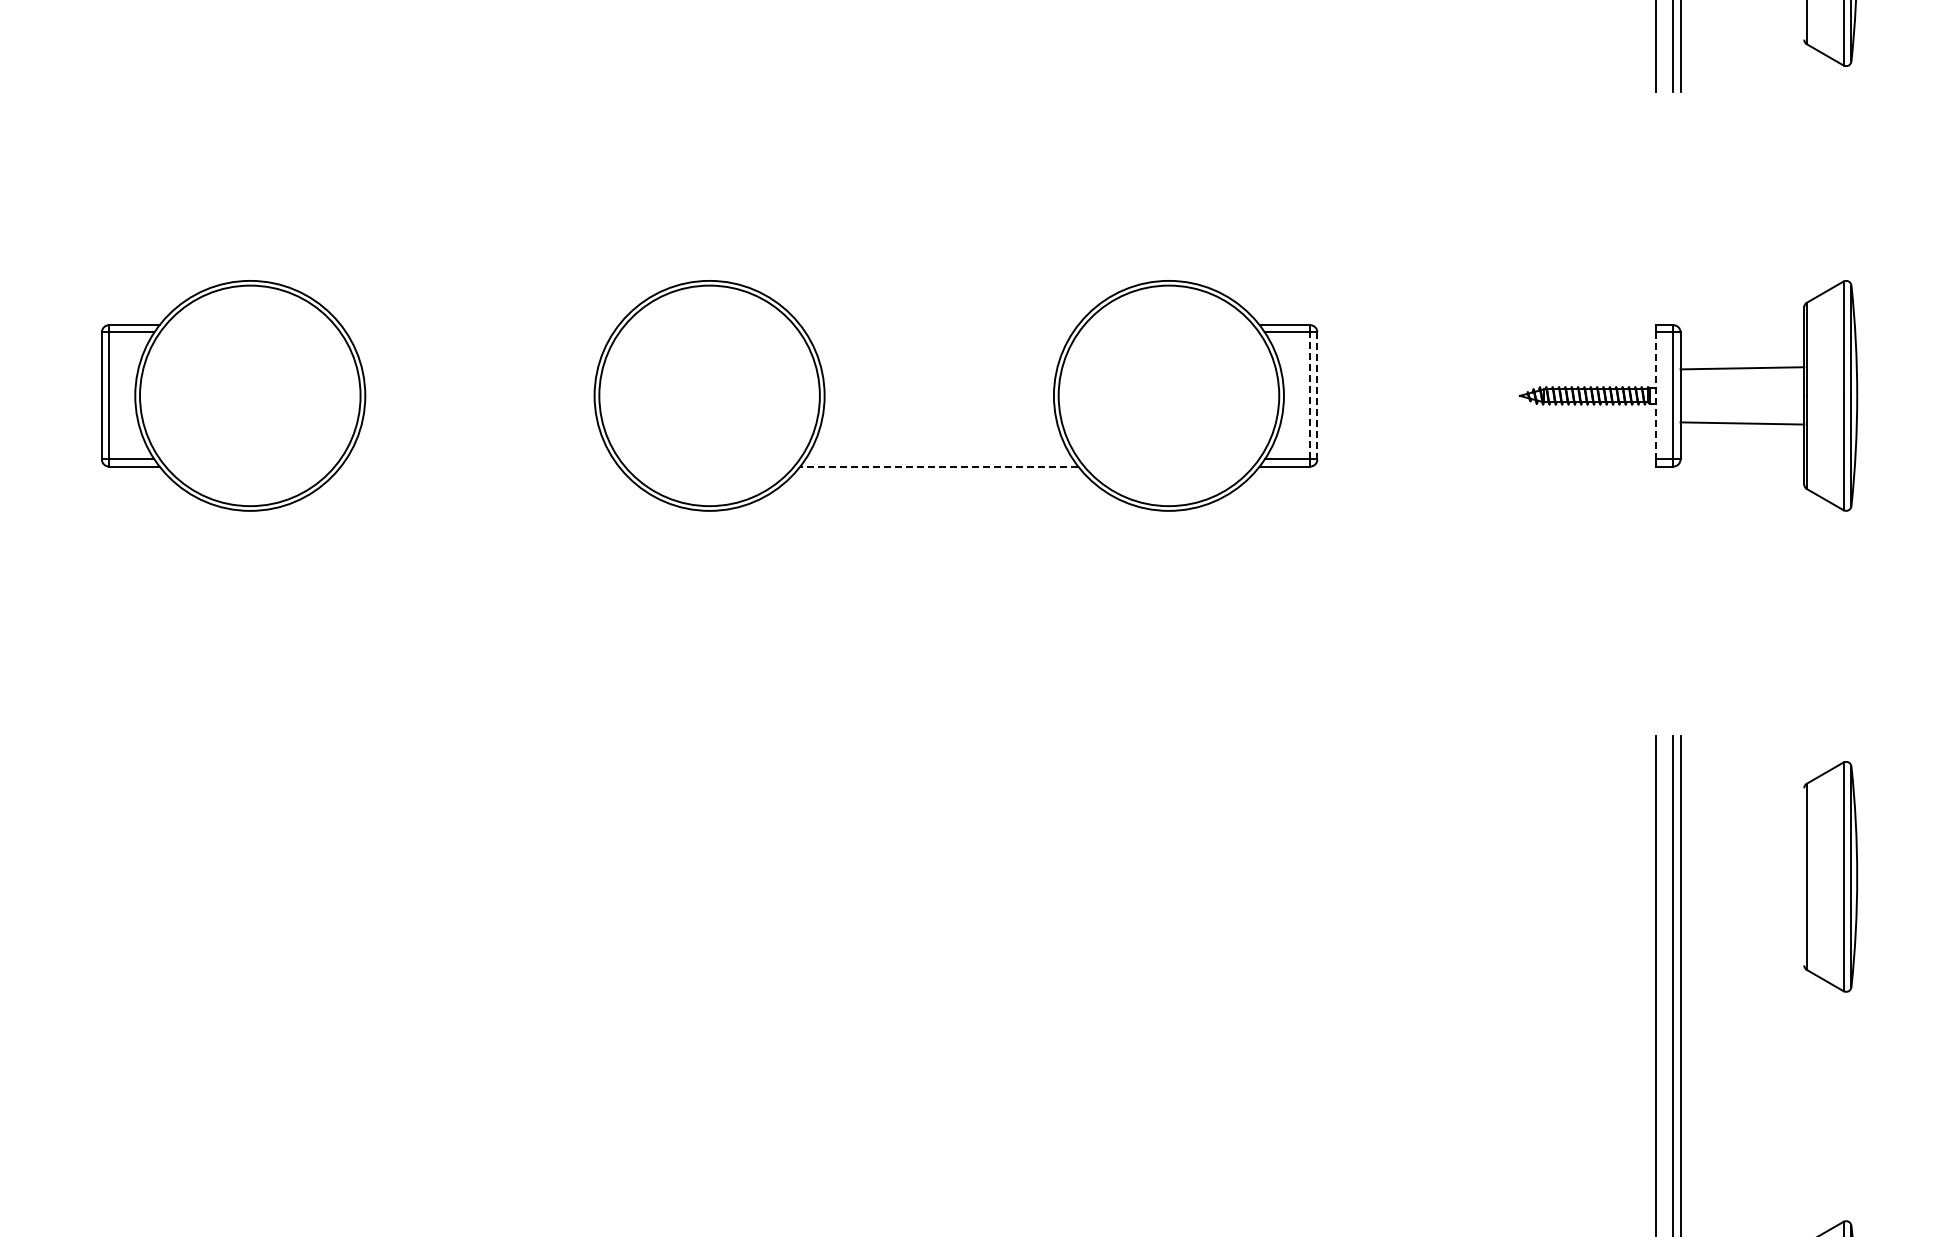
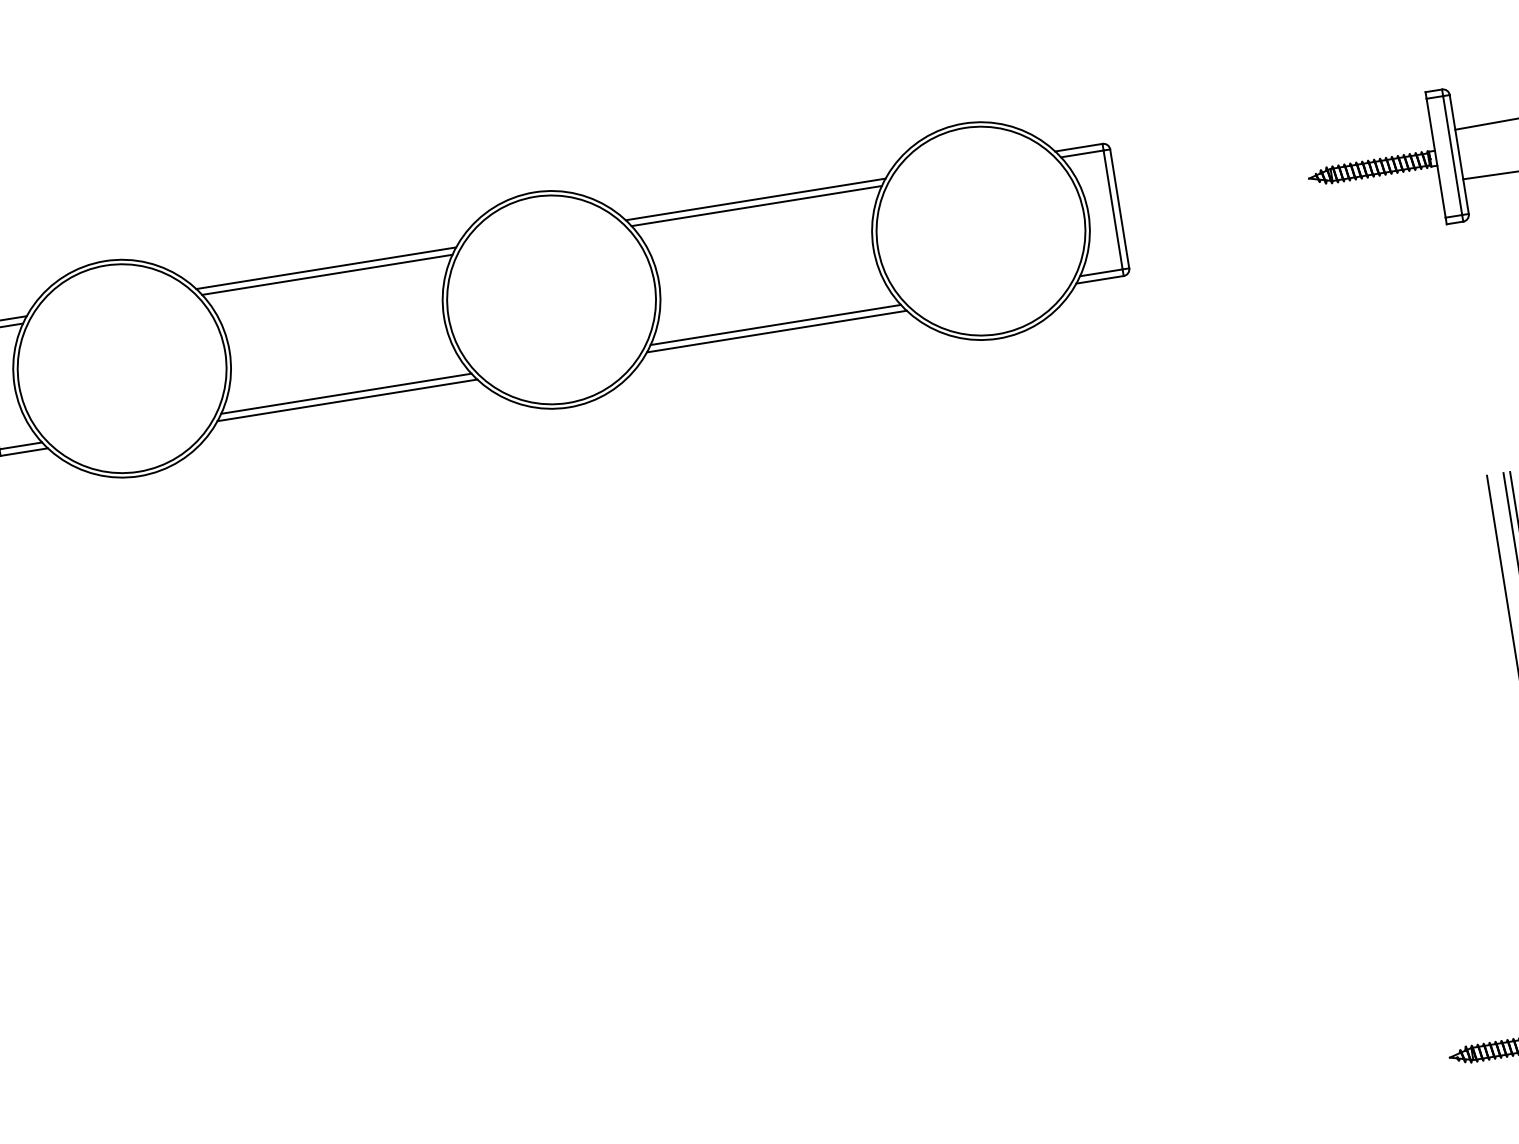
line: (479, 325) -> (325, 268), added
line: (939, 325) -> (755, 199), added
line: (479, 332) -> (326, 275), added
line: (939, 332) -> (756, 206), added
line: (1310, 395) -> (1113, 209), dashed -> solid
line: (1317, 395) -> (1119, 208), dashed -> solid
line: (1655, 395) -> (1435, 157), dashed -> solid
line: (479, 459) -> (345, 393), added
line: (939, 459) -> (776, 324), added
line: (479, 466) -> (347, 400), added
line: (939, 466) -> (777, 331), dashed -> solid

